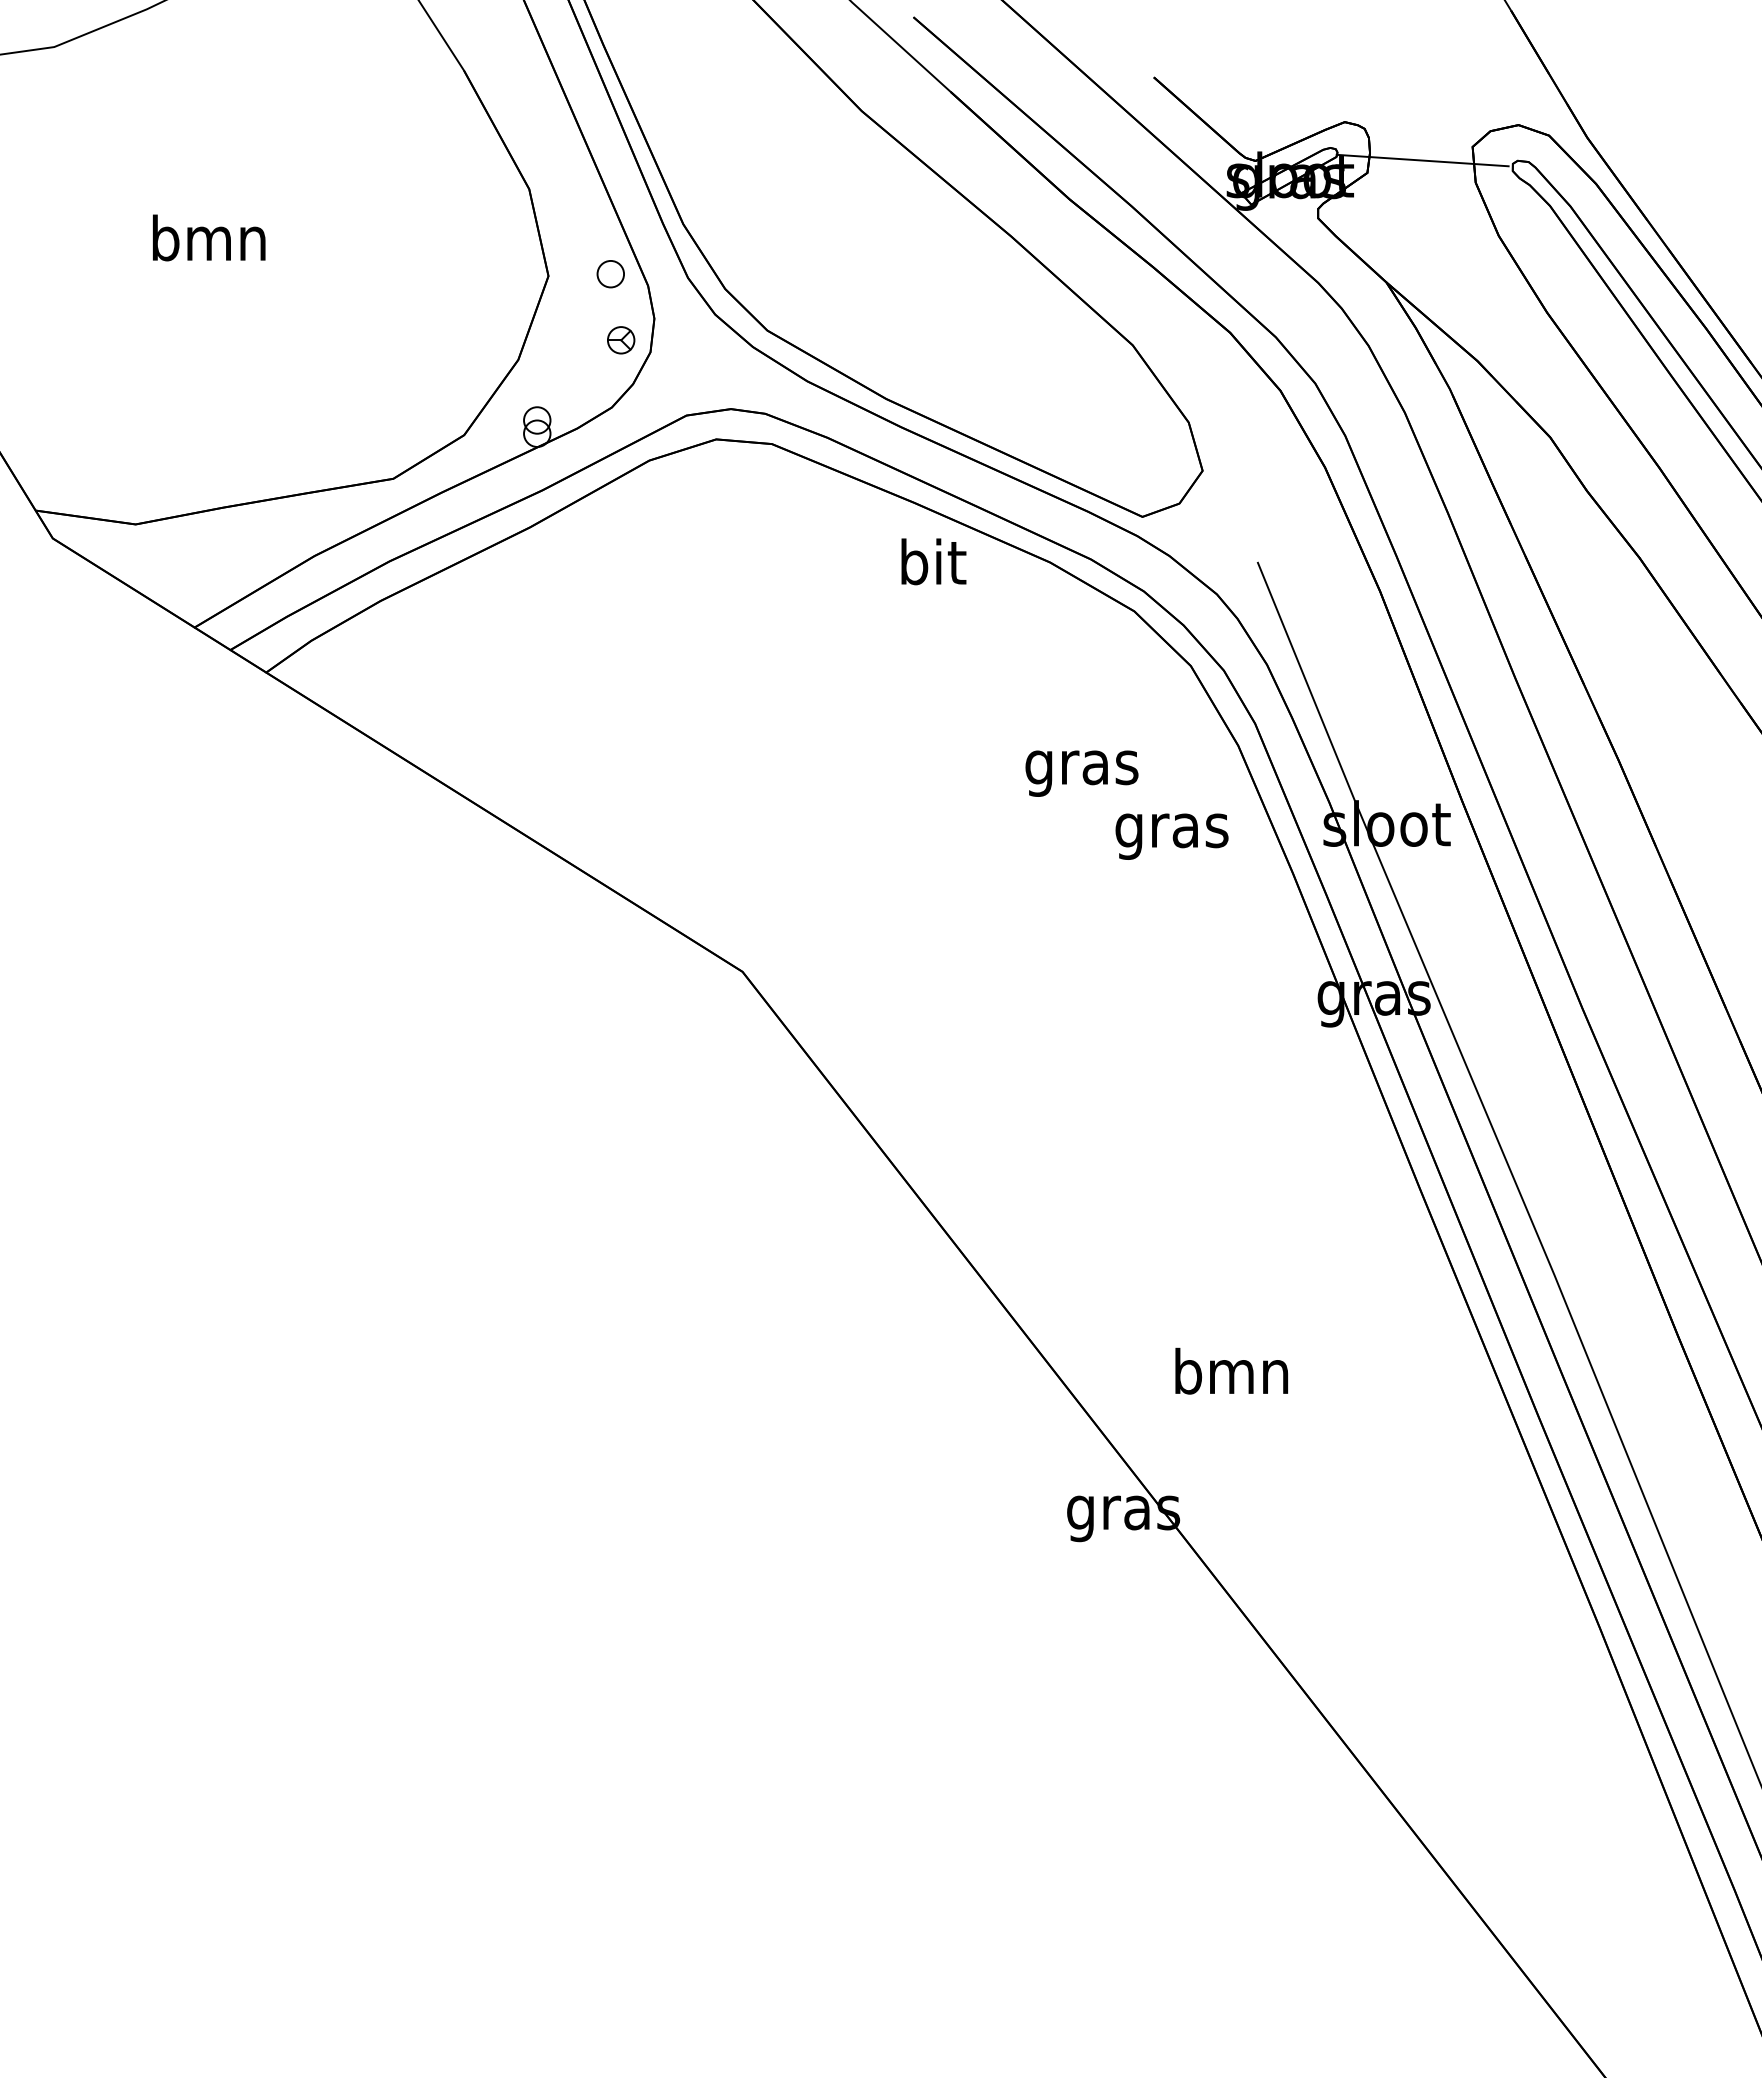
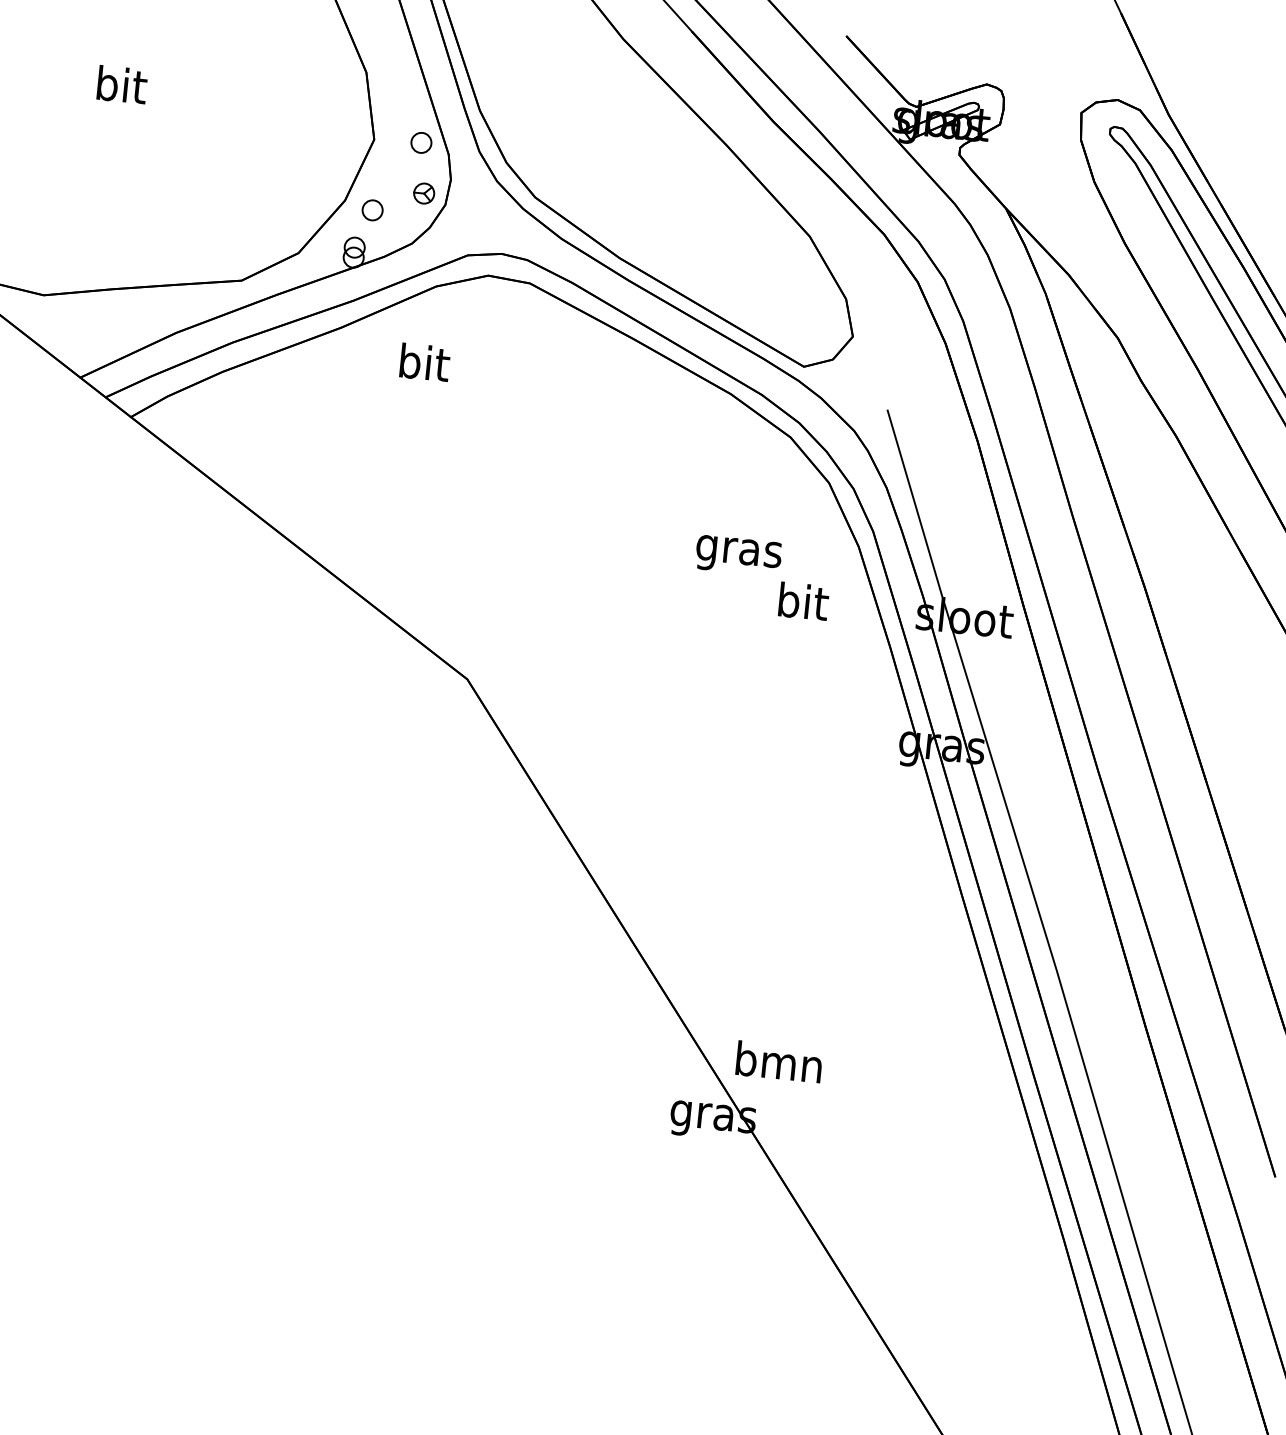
line: (1422, 160) -> (1042, 119), removed
text: (208, 237) -> (120, 84), bmn -> bit
part: (555, 369) -> (372, 210), added
text: (933, 561) -> (424, 362), moved
text: (1171, 830) -> (801, 605), gras -> bit
text: (1231, 1370) -> (779, 1061), moved

